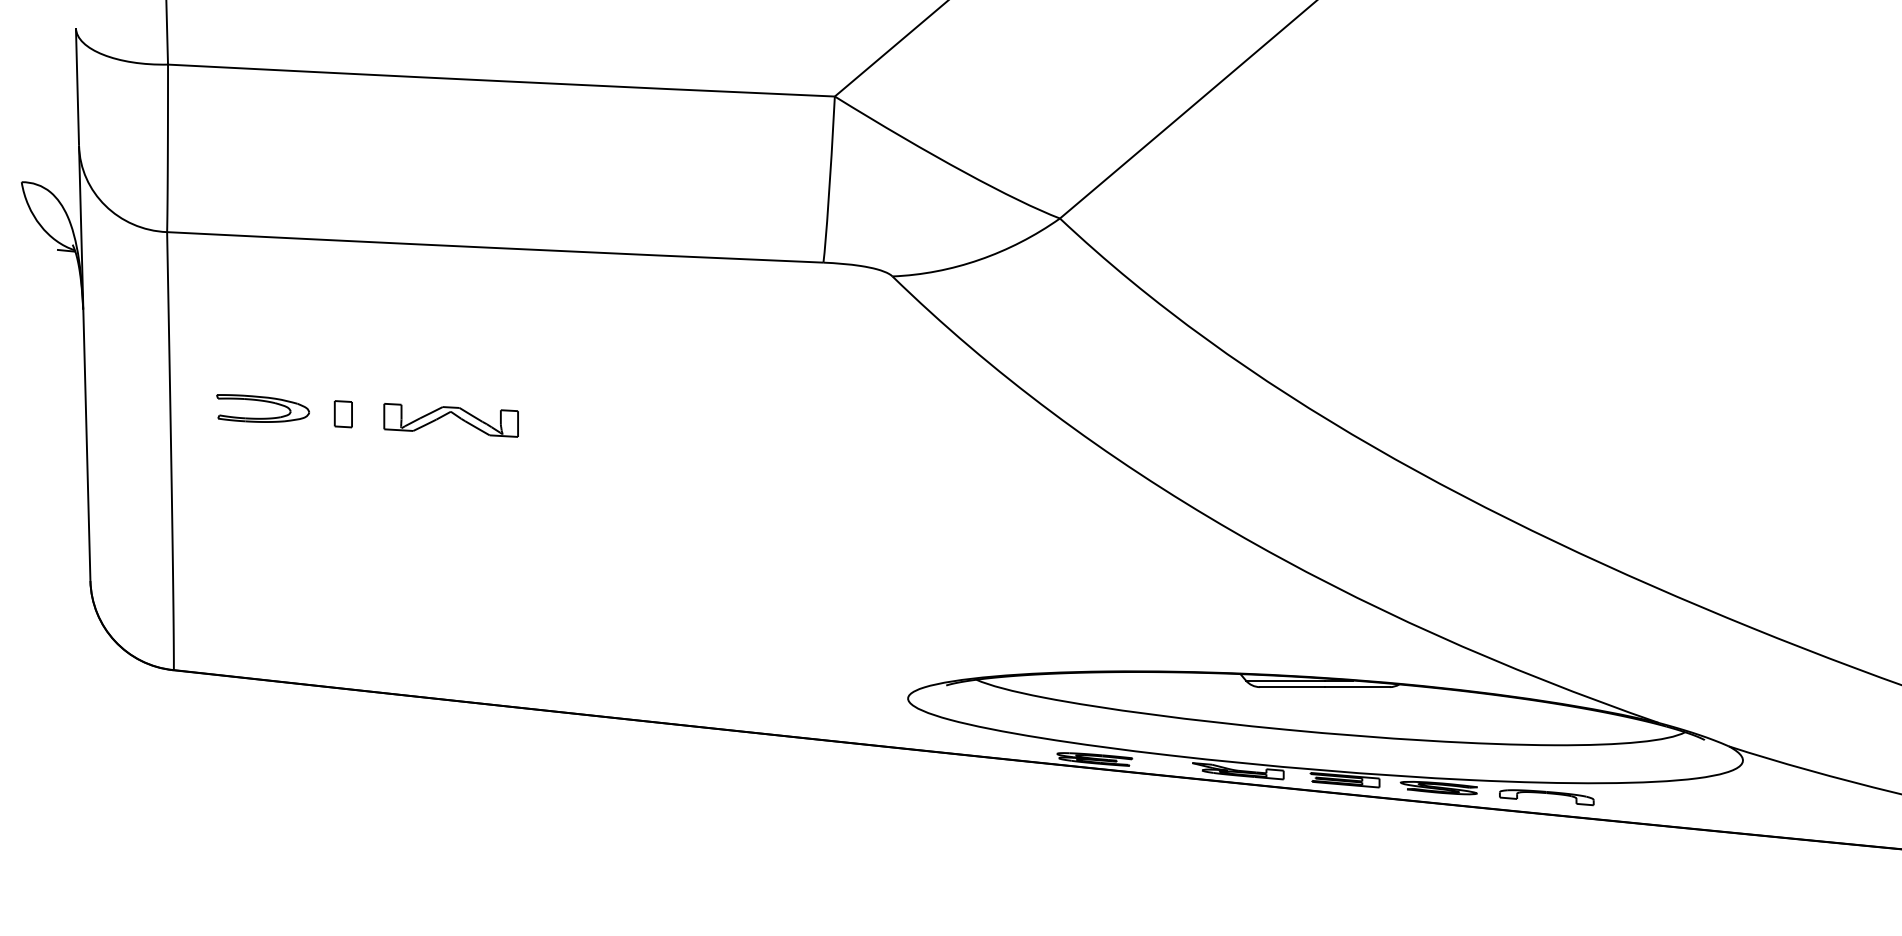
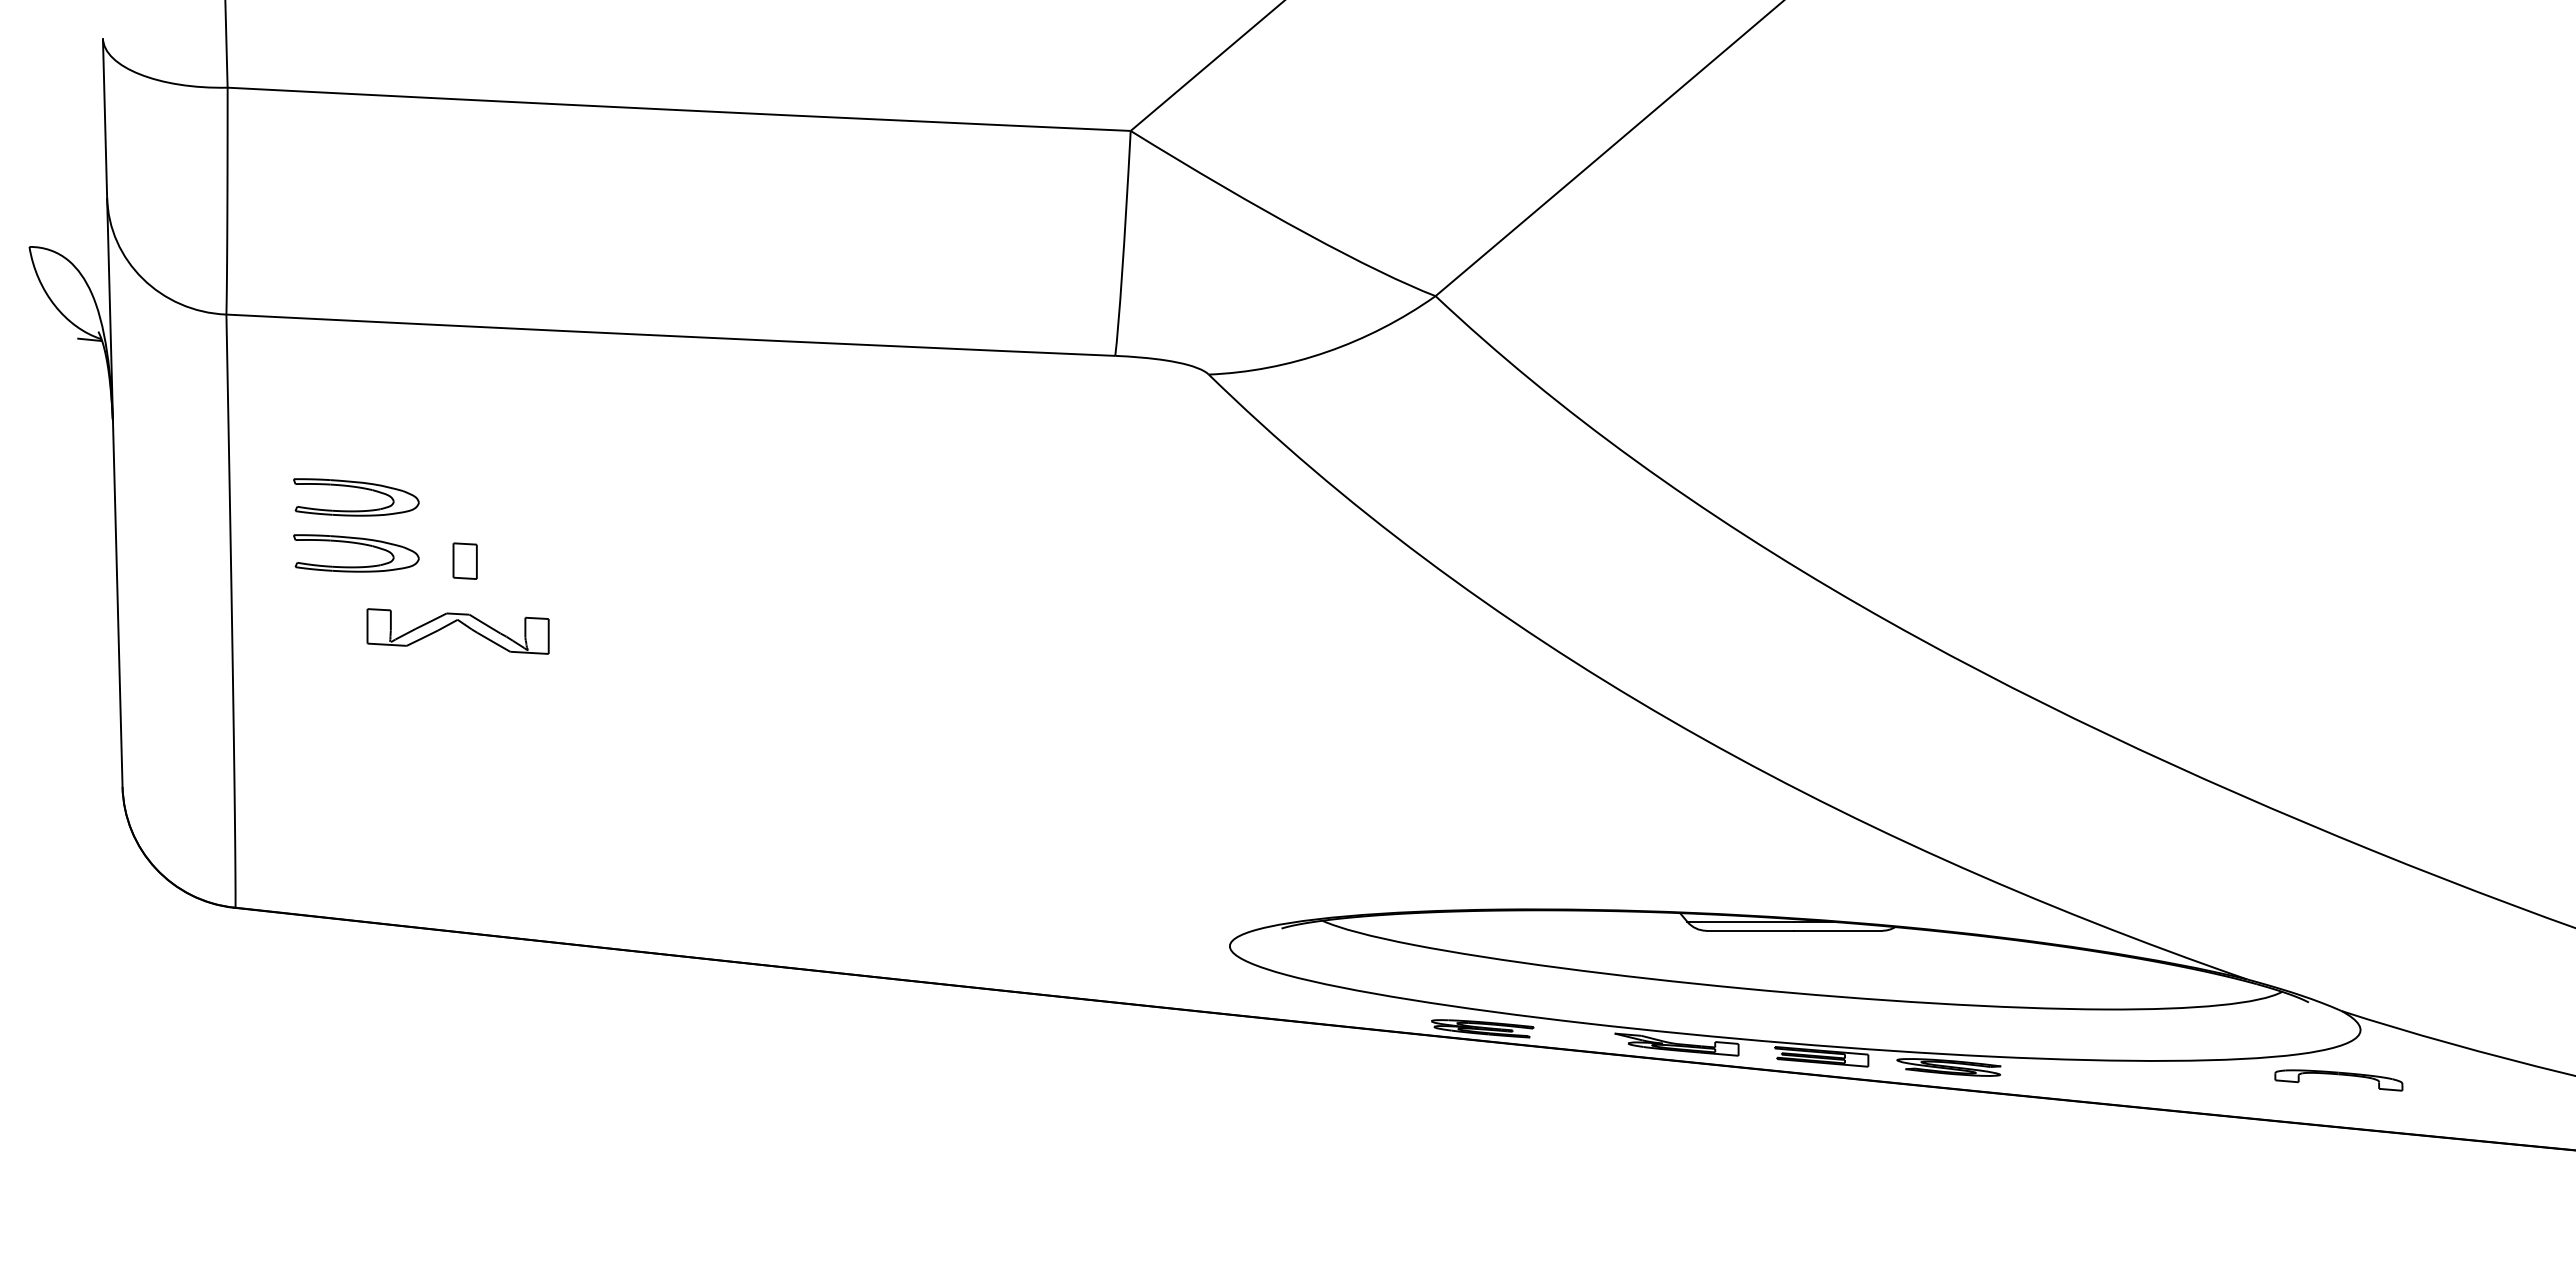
part: (263, 360) -> (357, 488), added
part: (454, 415) -> (462, 624), moved
part: (1546, 797) -> (2338, 1080), moved

